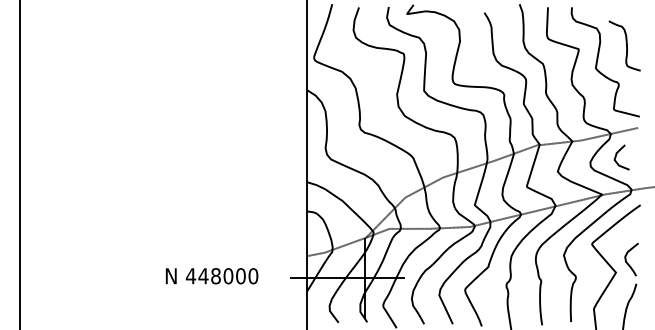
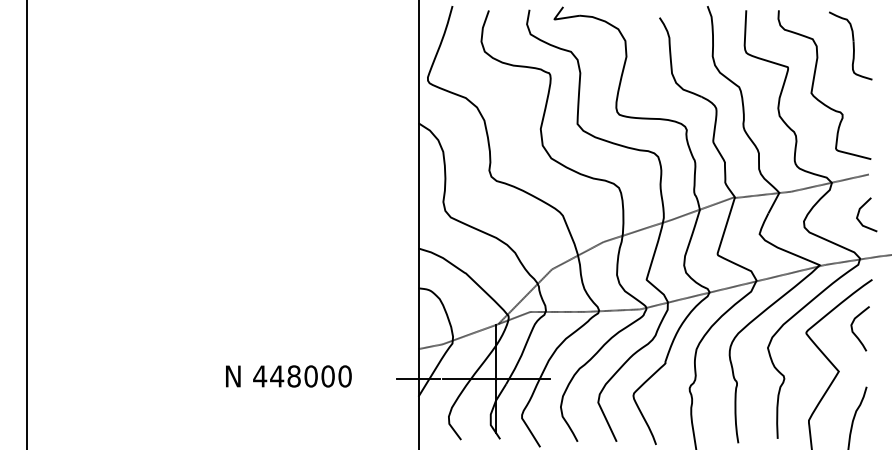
part: (624, 45) -> (850, 45), moved
line: (616, 156) -> (859, 213), moved
curve: (626, 260) -> (853, 330), moved

